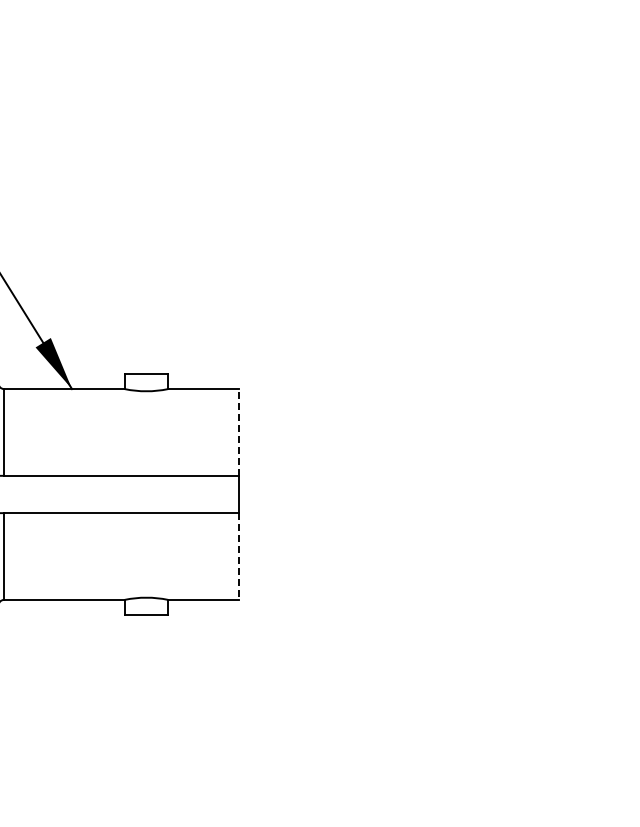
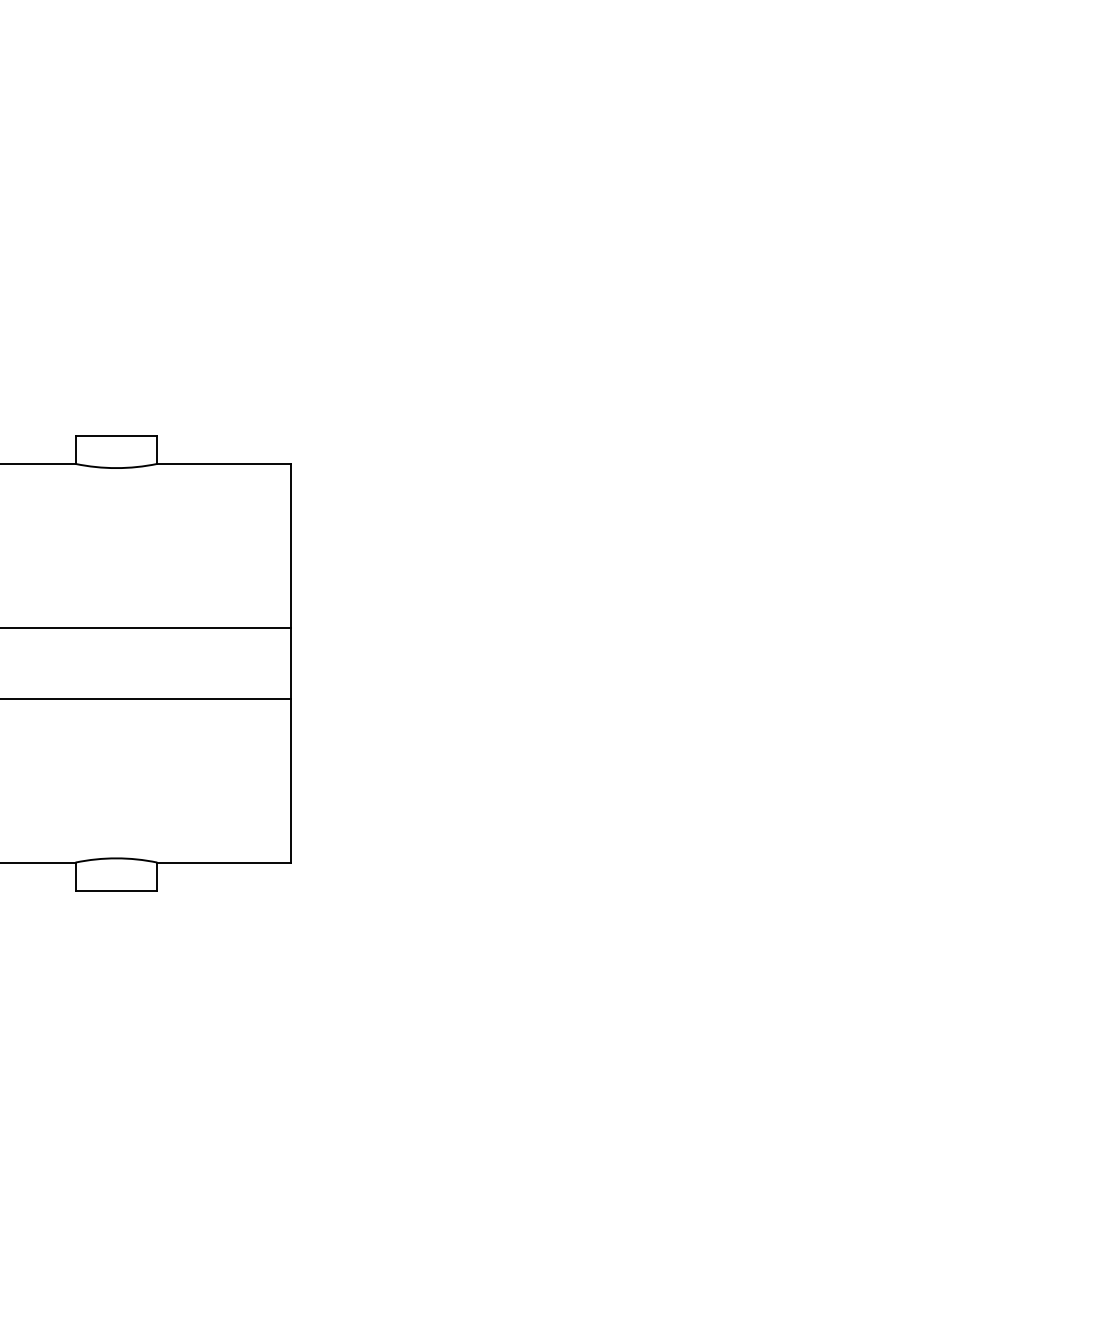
line: (238, 431) -> (290, 544), dashed -> solid
line: (238, 557) -> (290, 782), dashed -> solid

